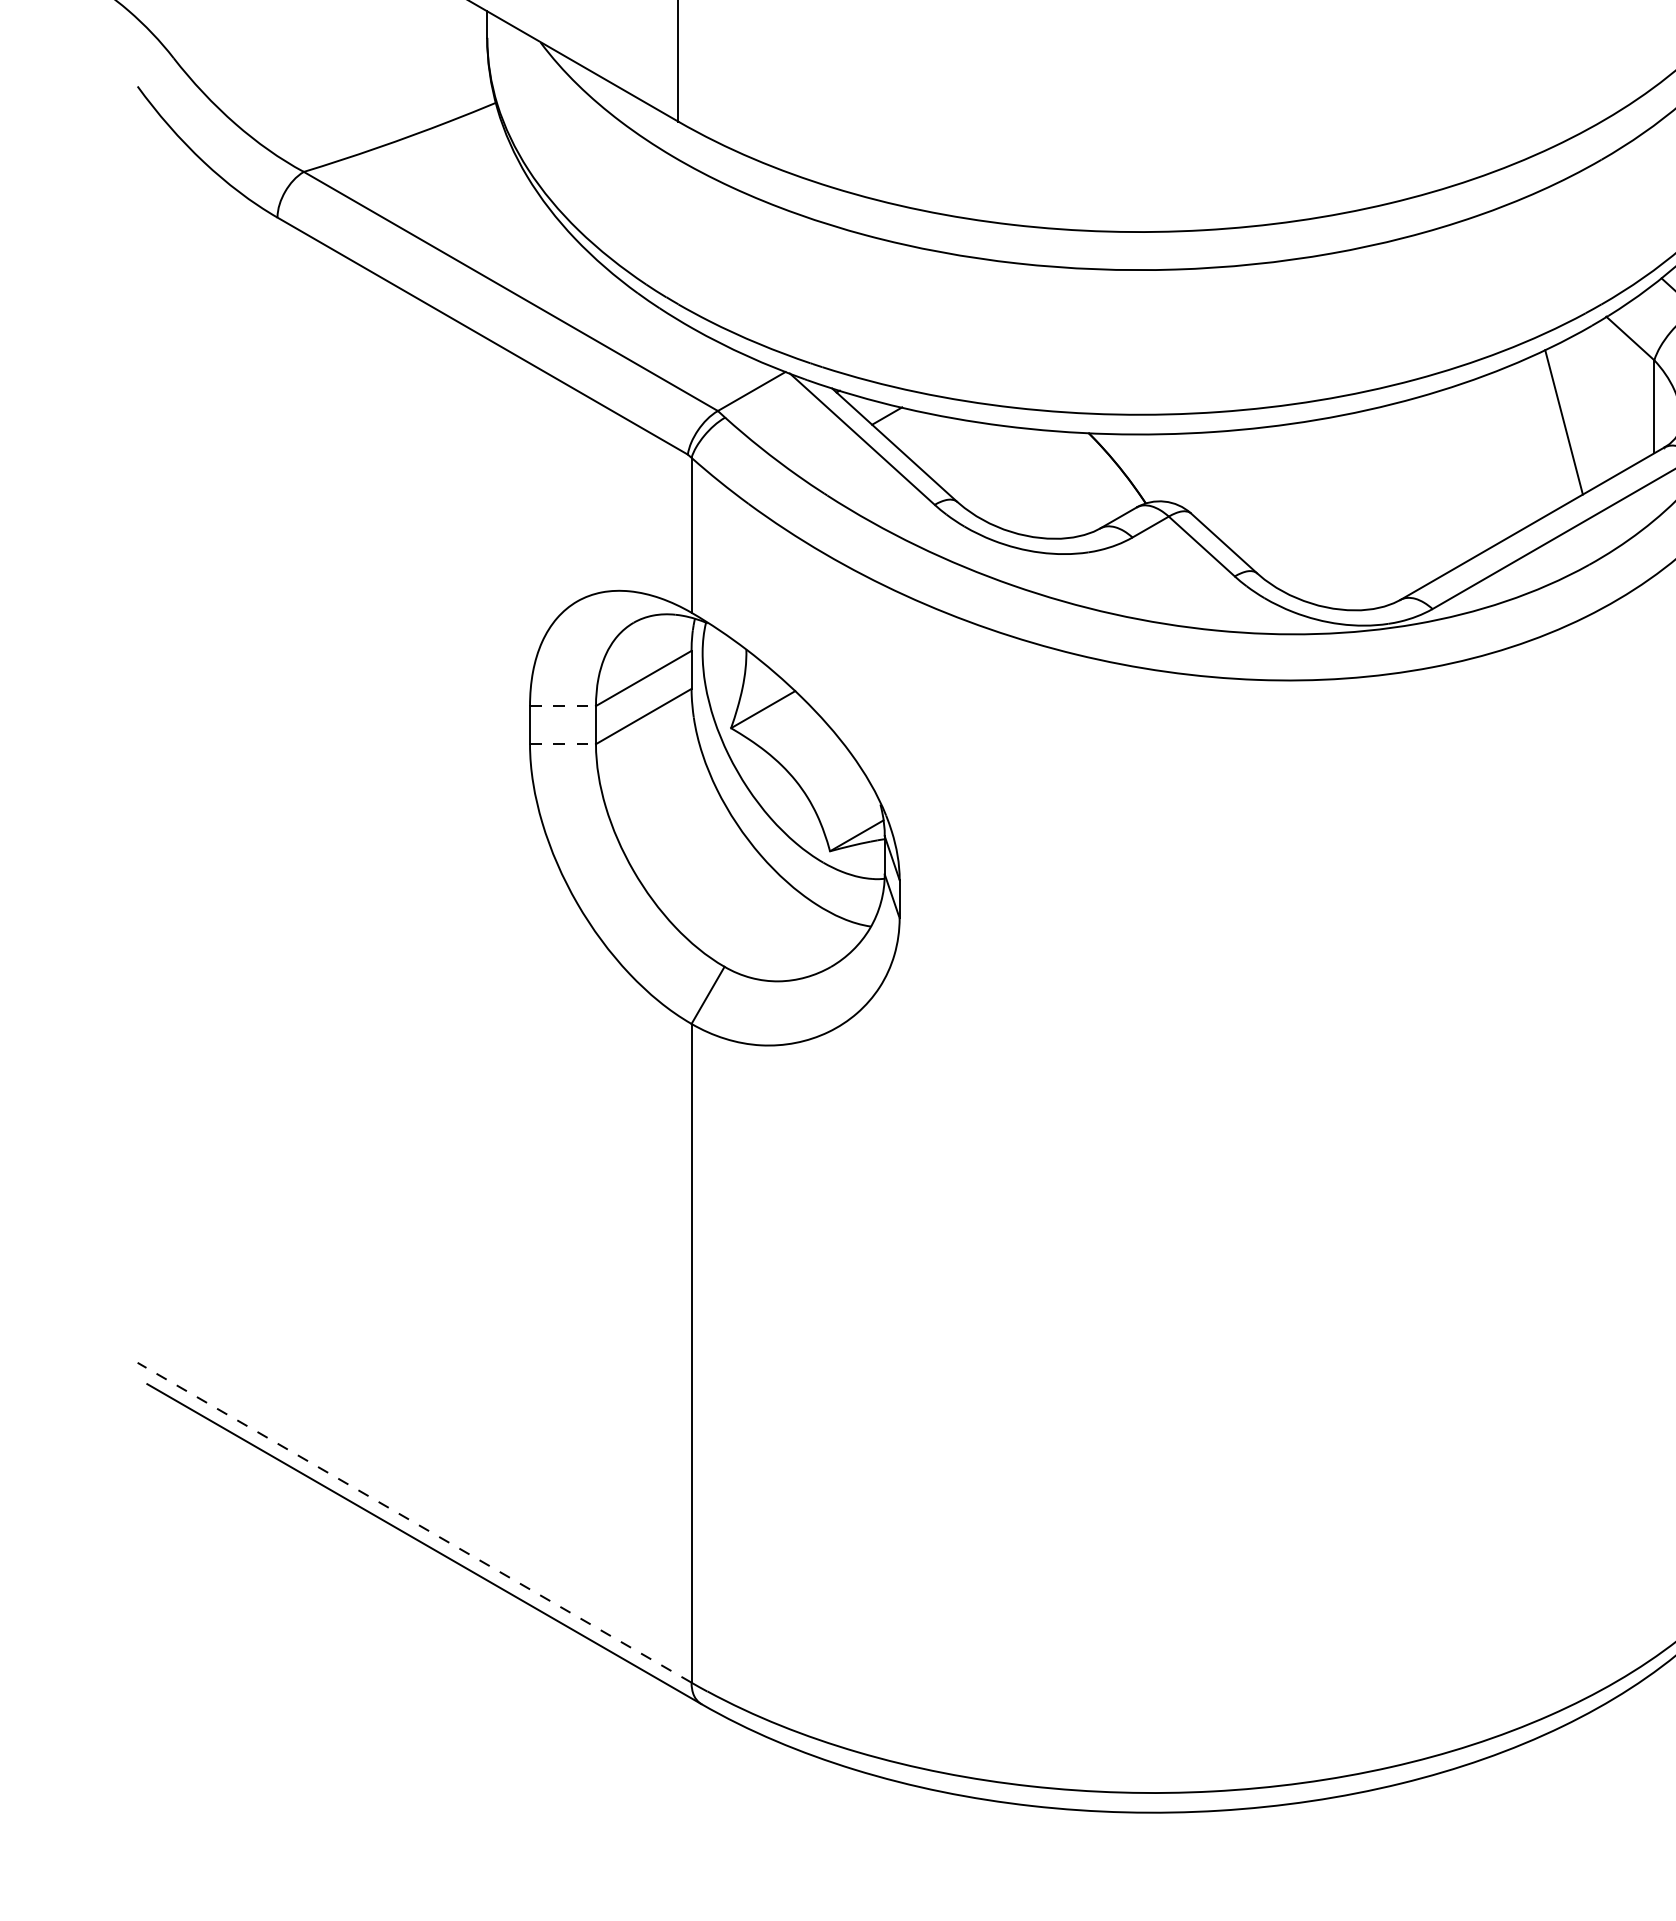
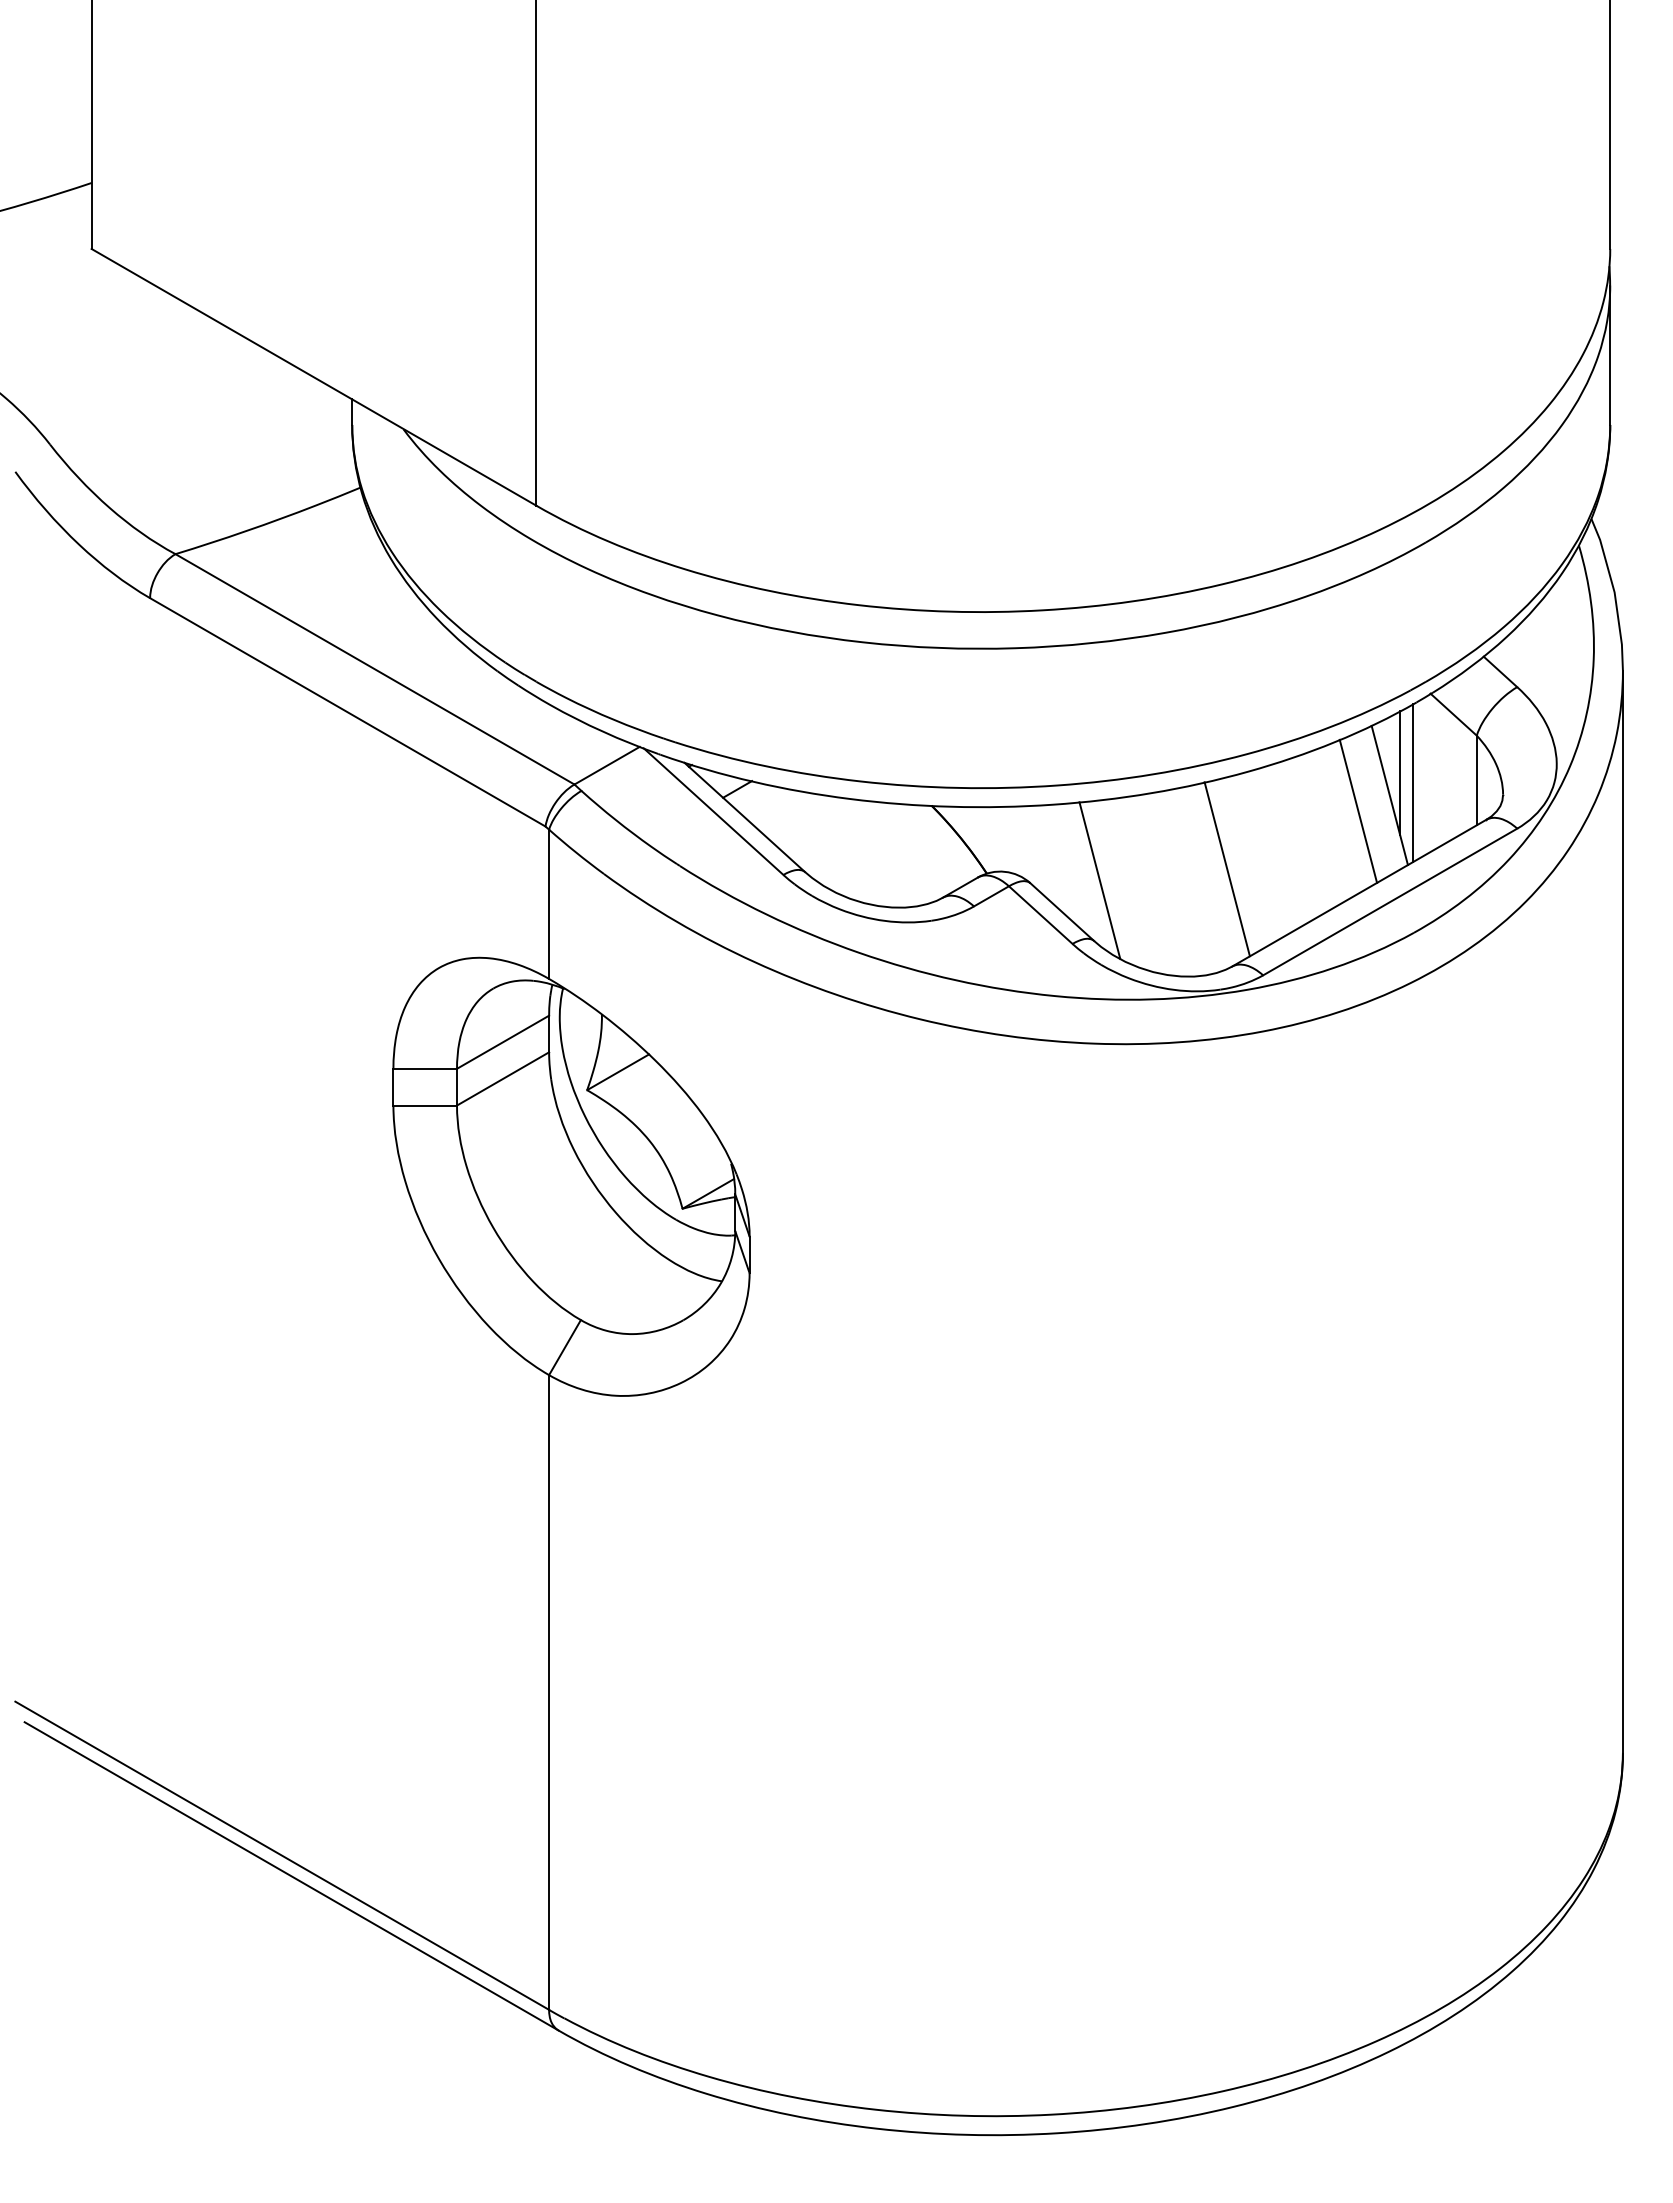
line: (1575, 398) -> (1400, 772), added
line: (1588, 409) -> (1413, 783), added
line: (1531, 437) -> (1358, 810), added
line: (1394, 499) -> (1226, 869), added
line: (1262, 510) -> (1099, 880), added
line: (563, 705) -> (425, 1068), dashed -> solid
line: (563, 744) -> (425, 1105), dashed -> solid
line: (413, 1522) -> (281, 1855), dashed -> solid

